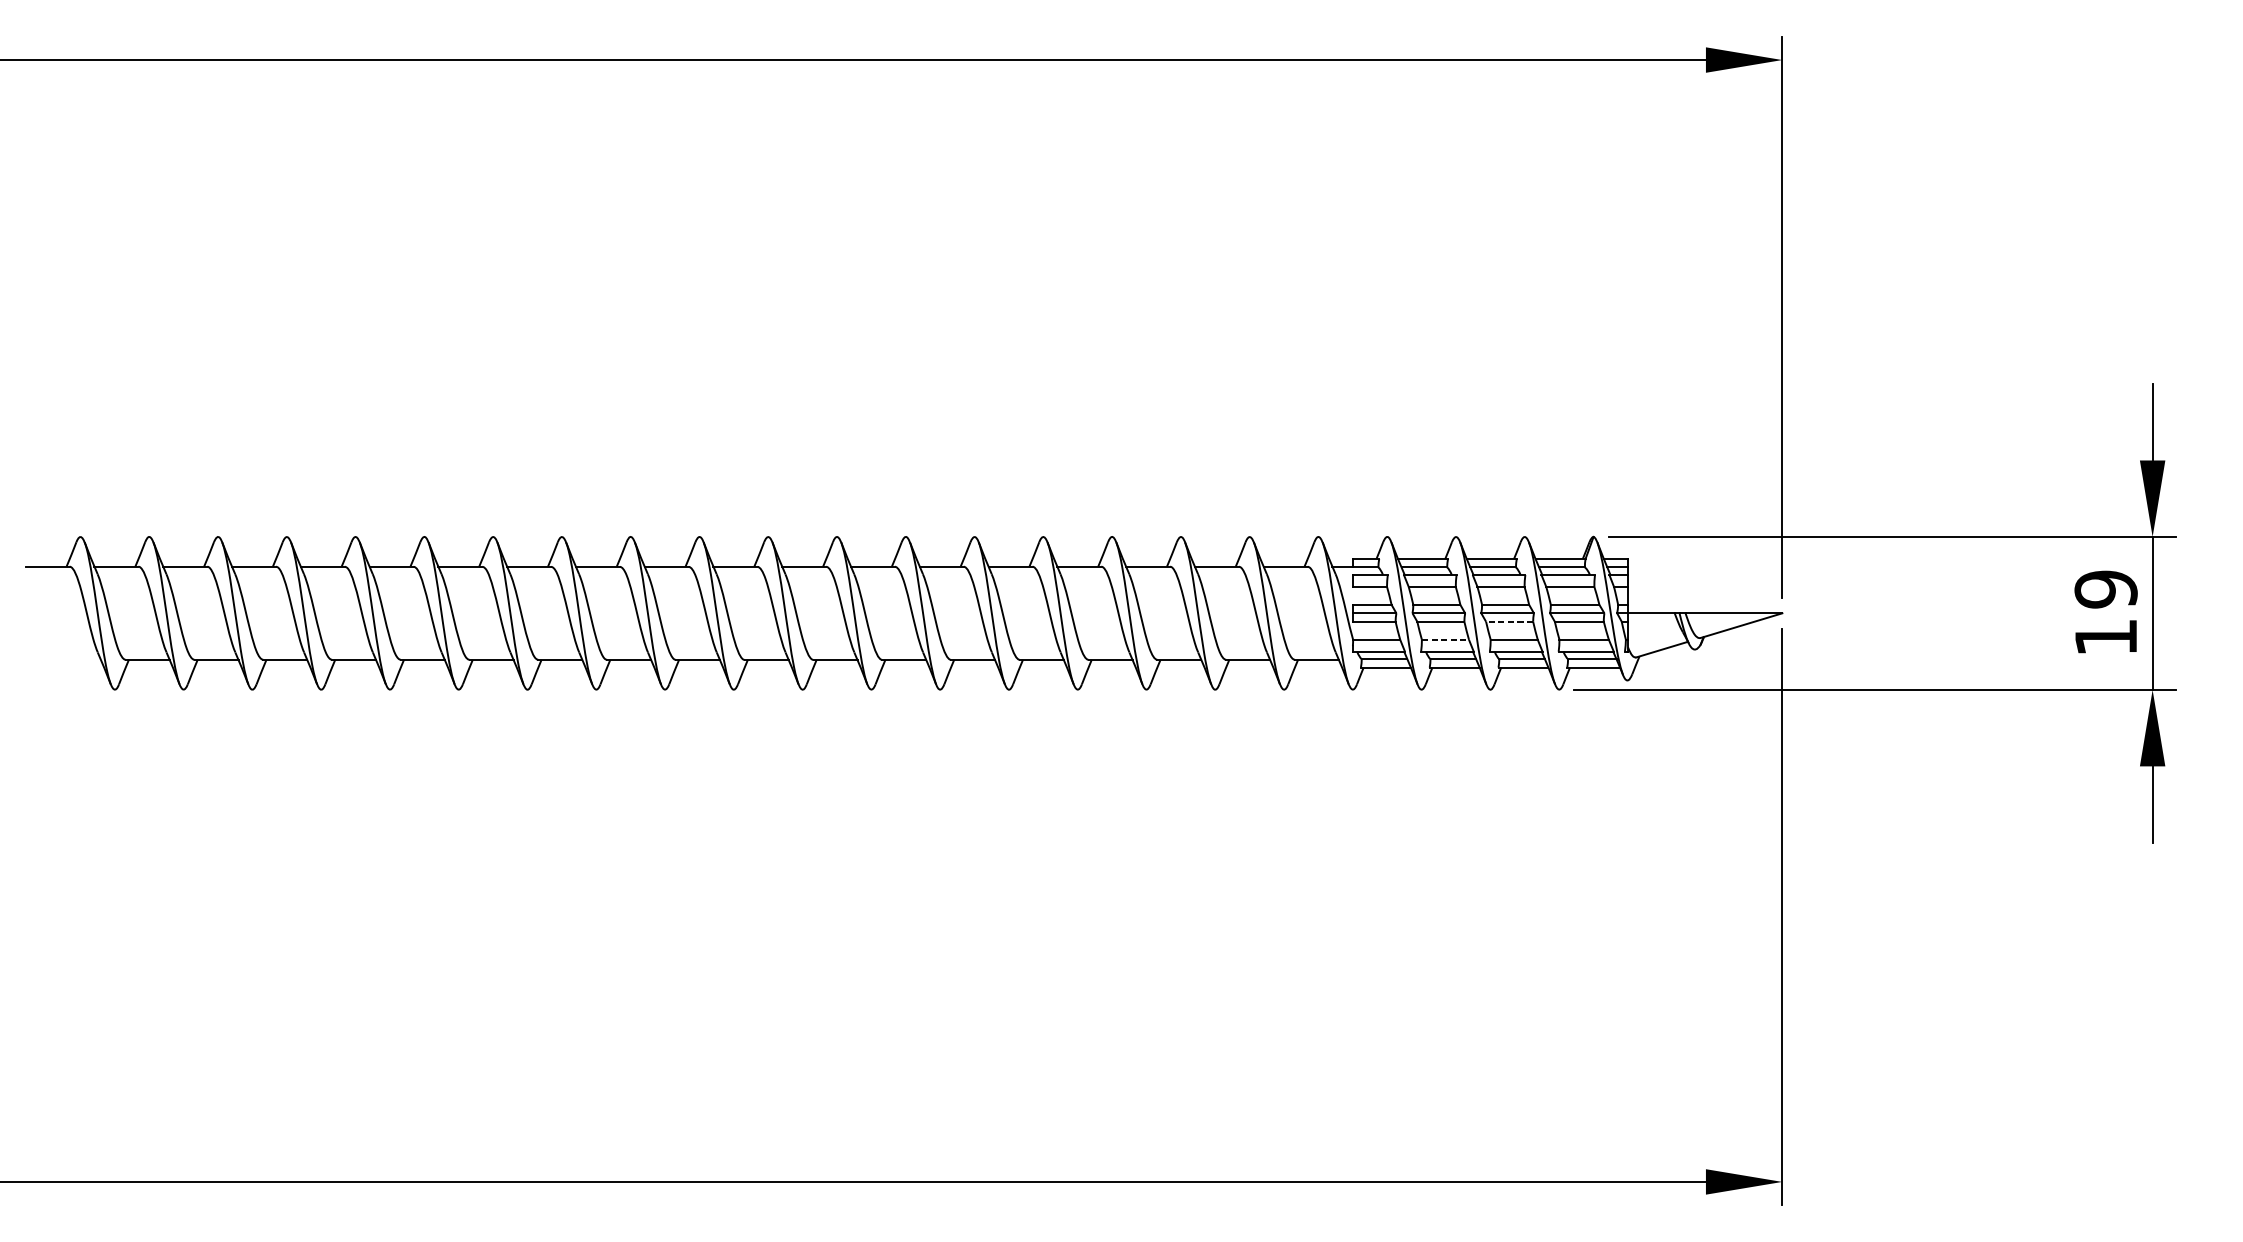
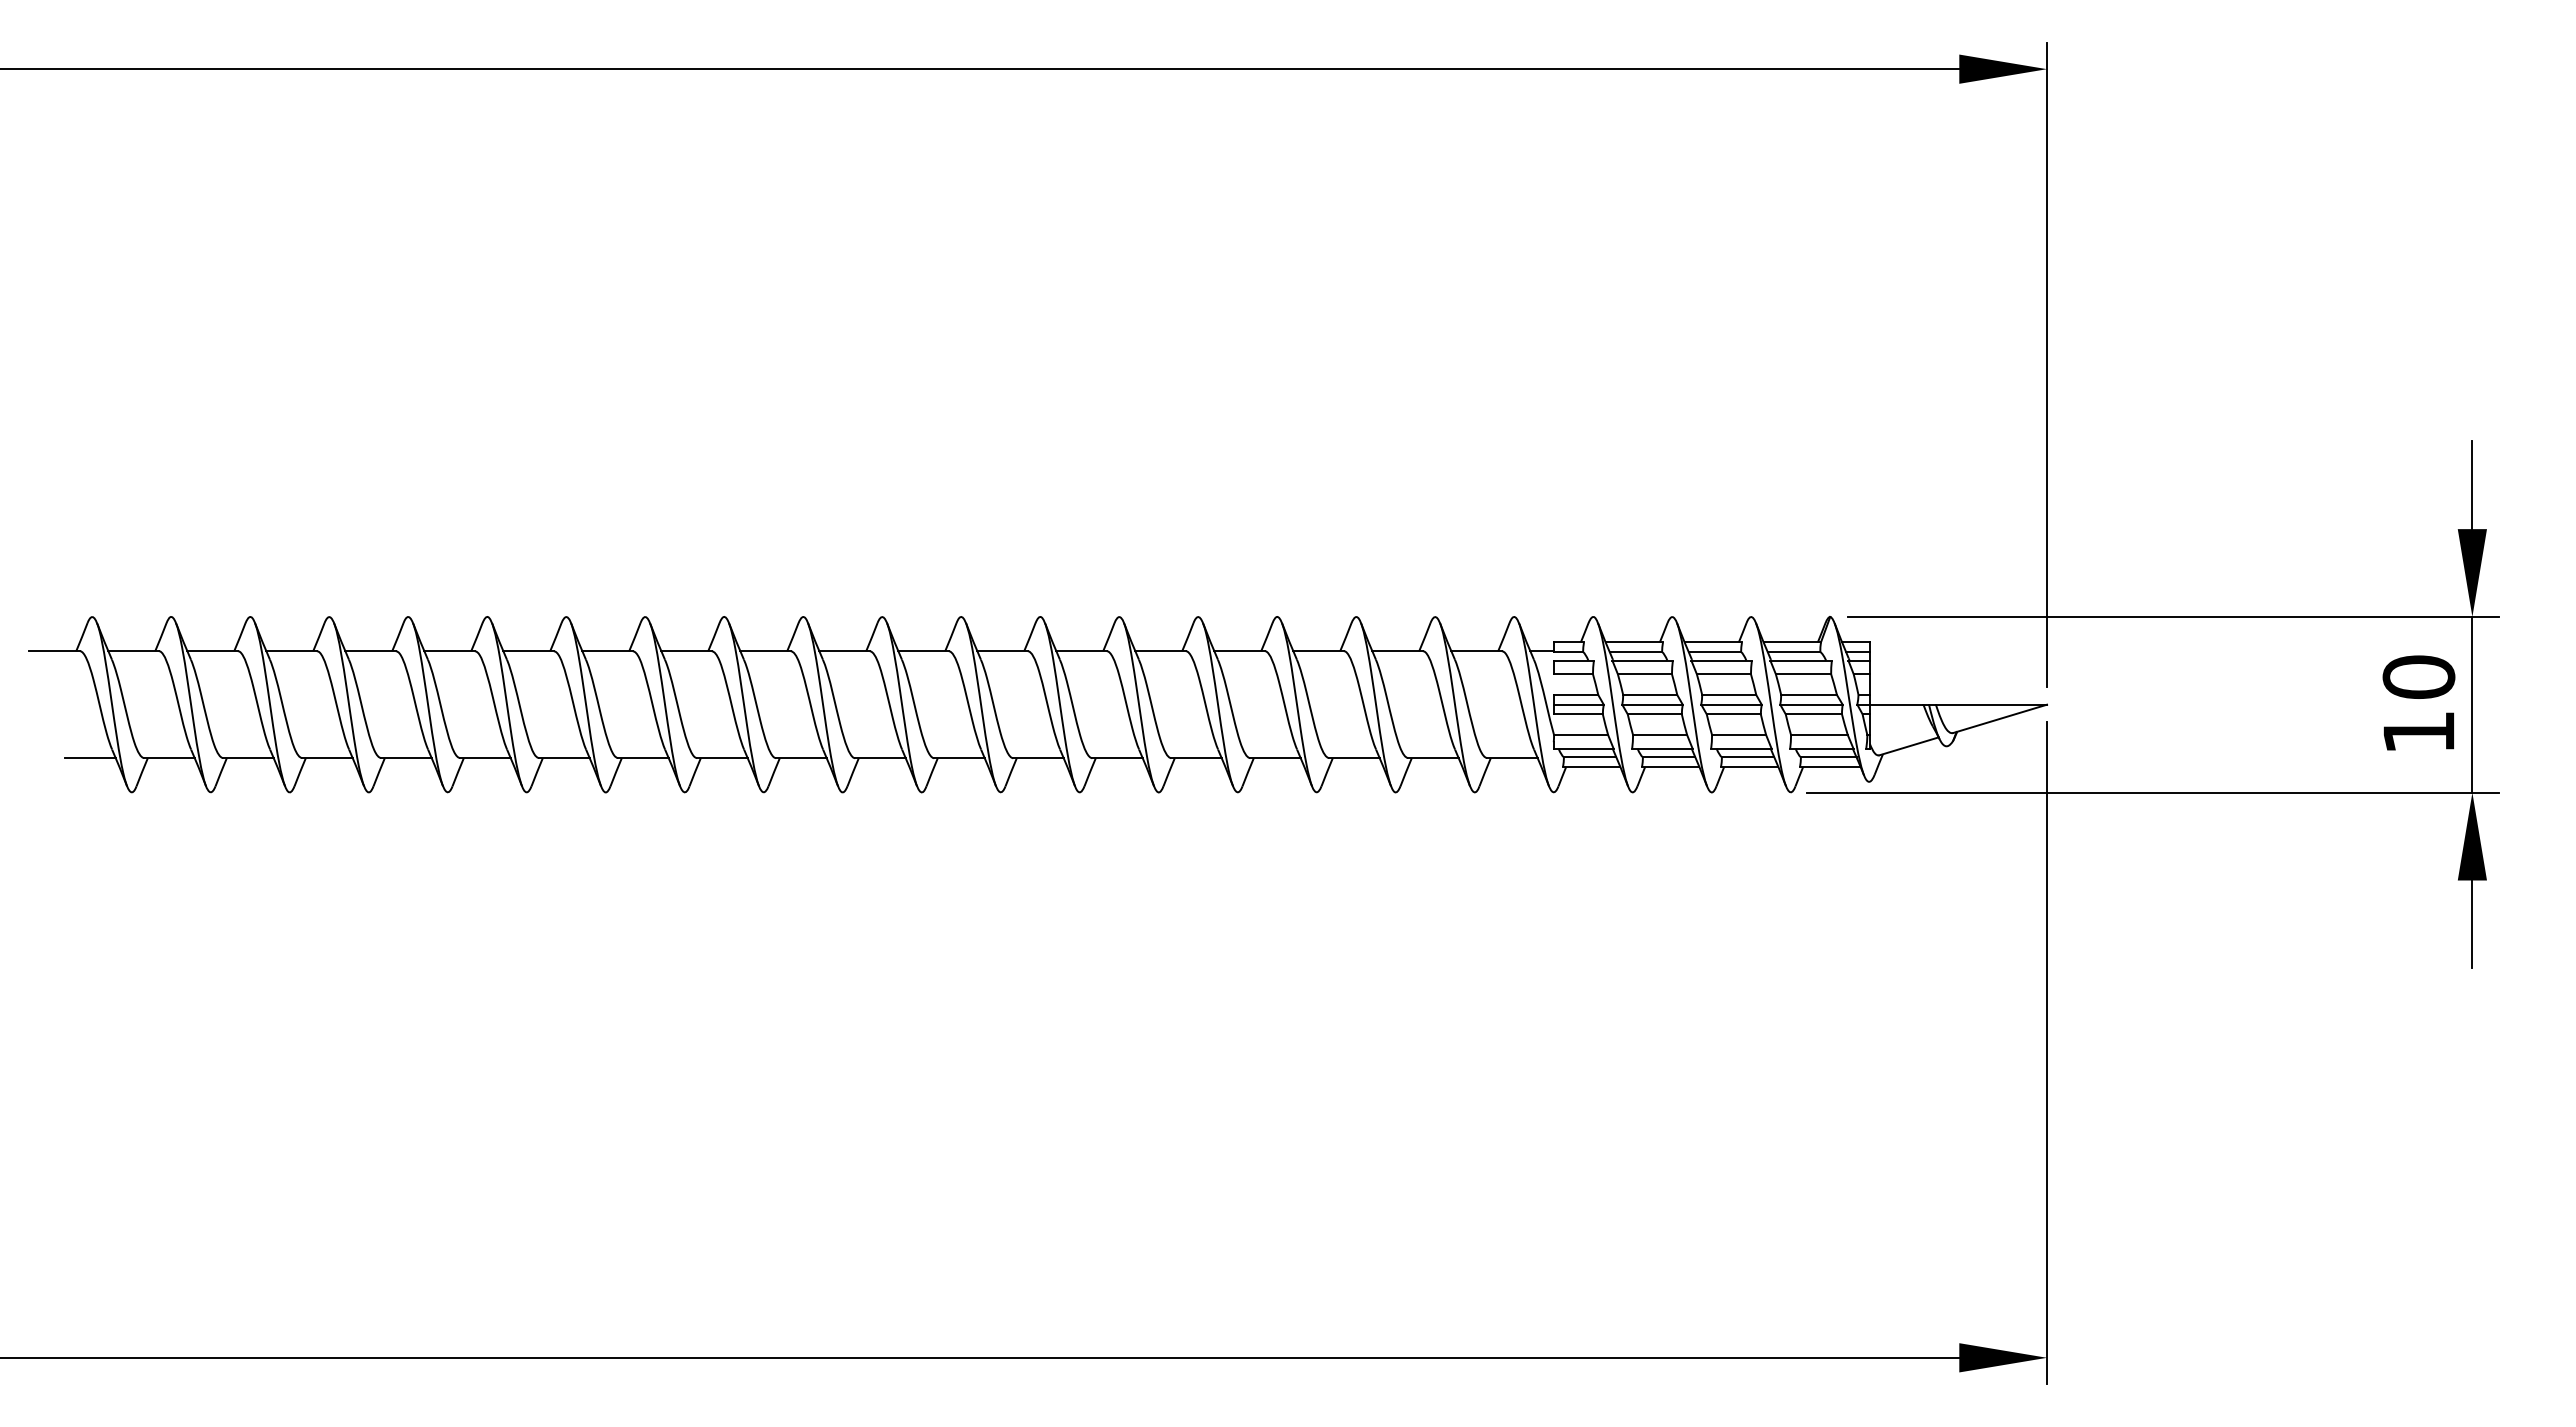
text: (2105, 589) -> (2418, 677), 19 -> 10
line: (1509, 621) -> (1733, 714), dashed -> solid
line: (1445, 640) -> (1660, 735), dashed -> solid
line: (78, 660) -> (90, 758), added

